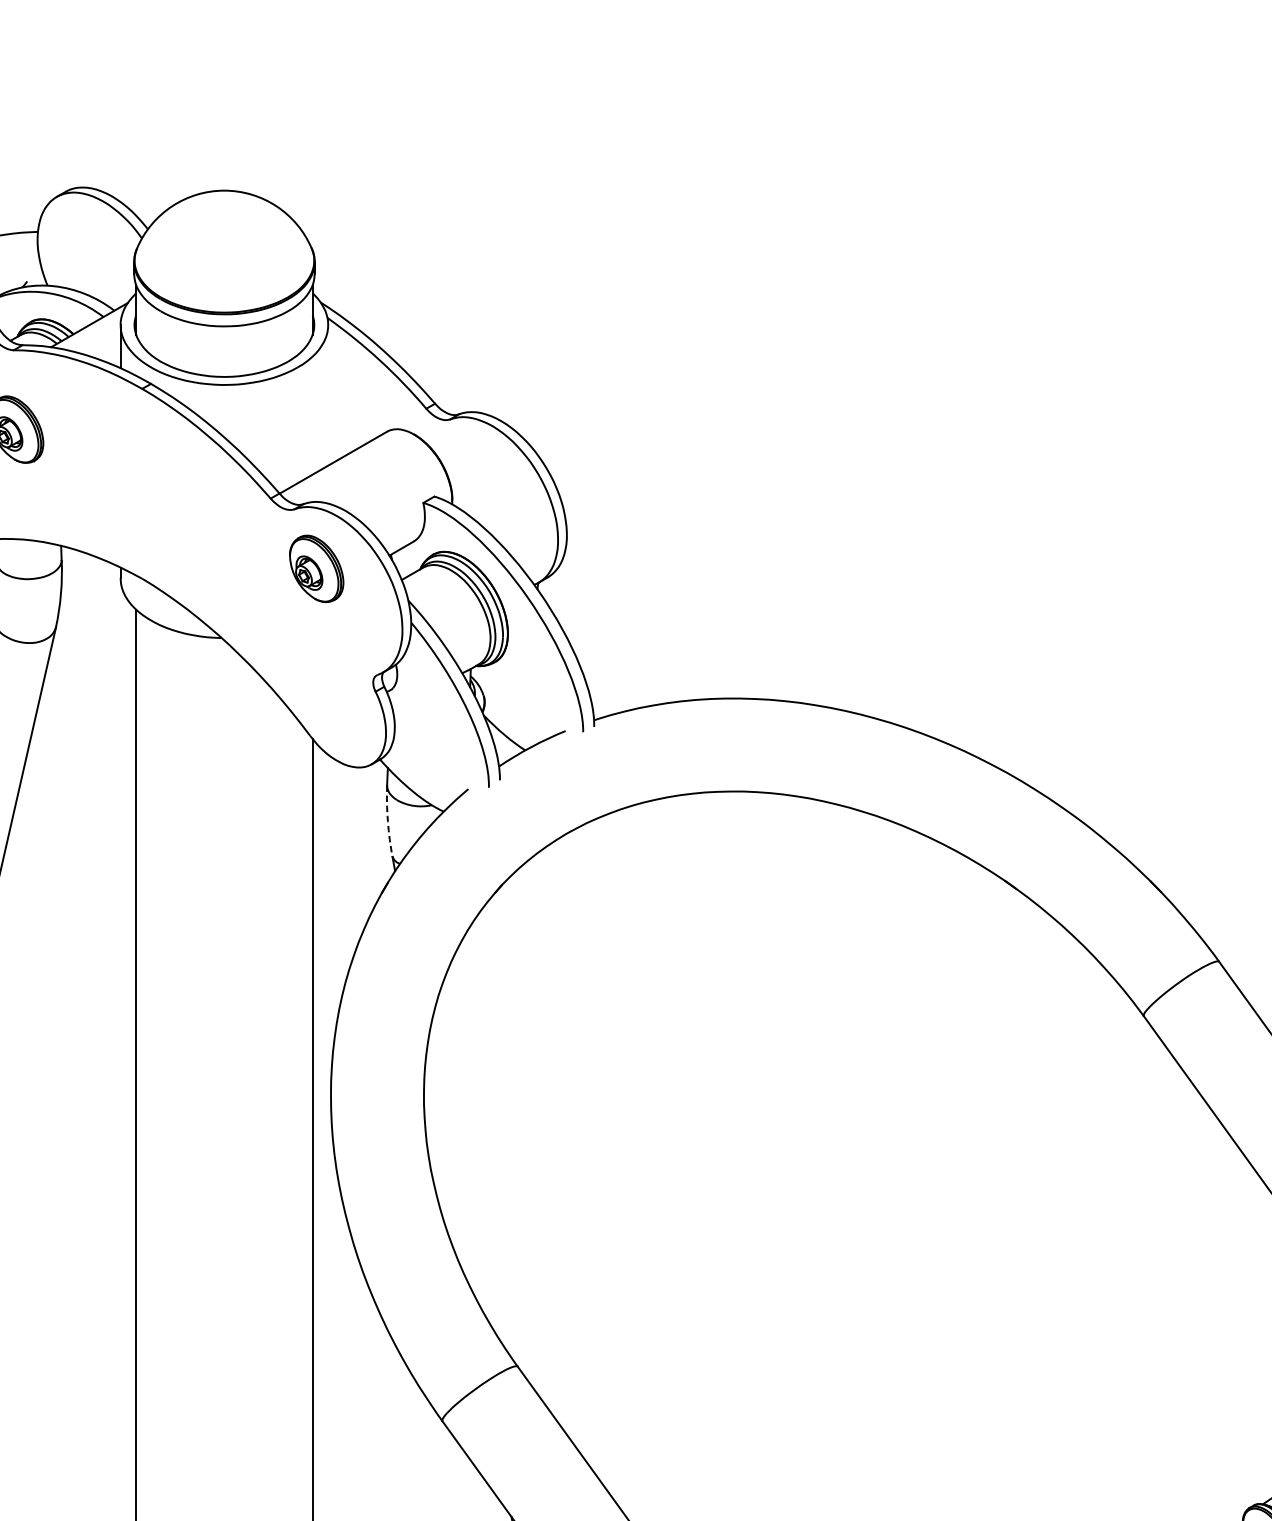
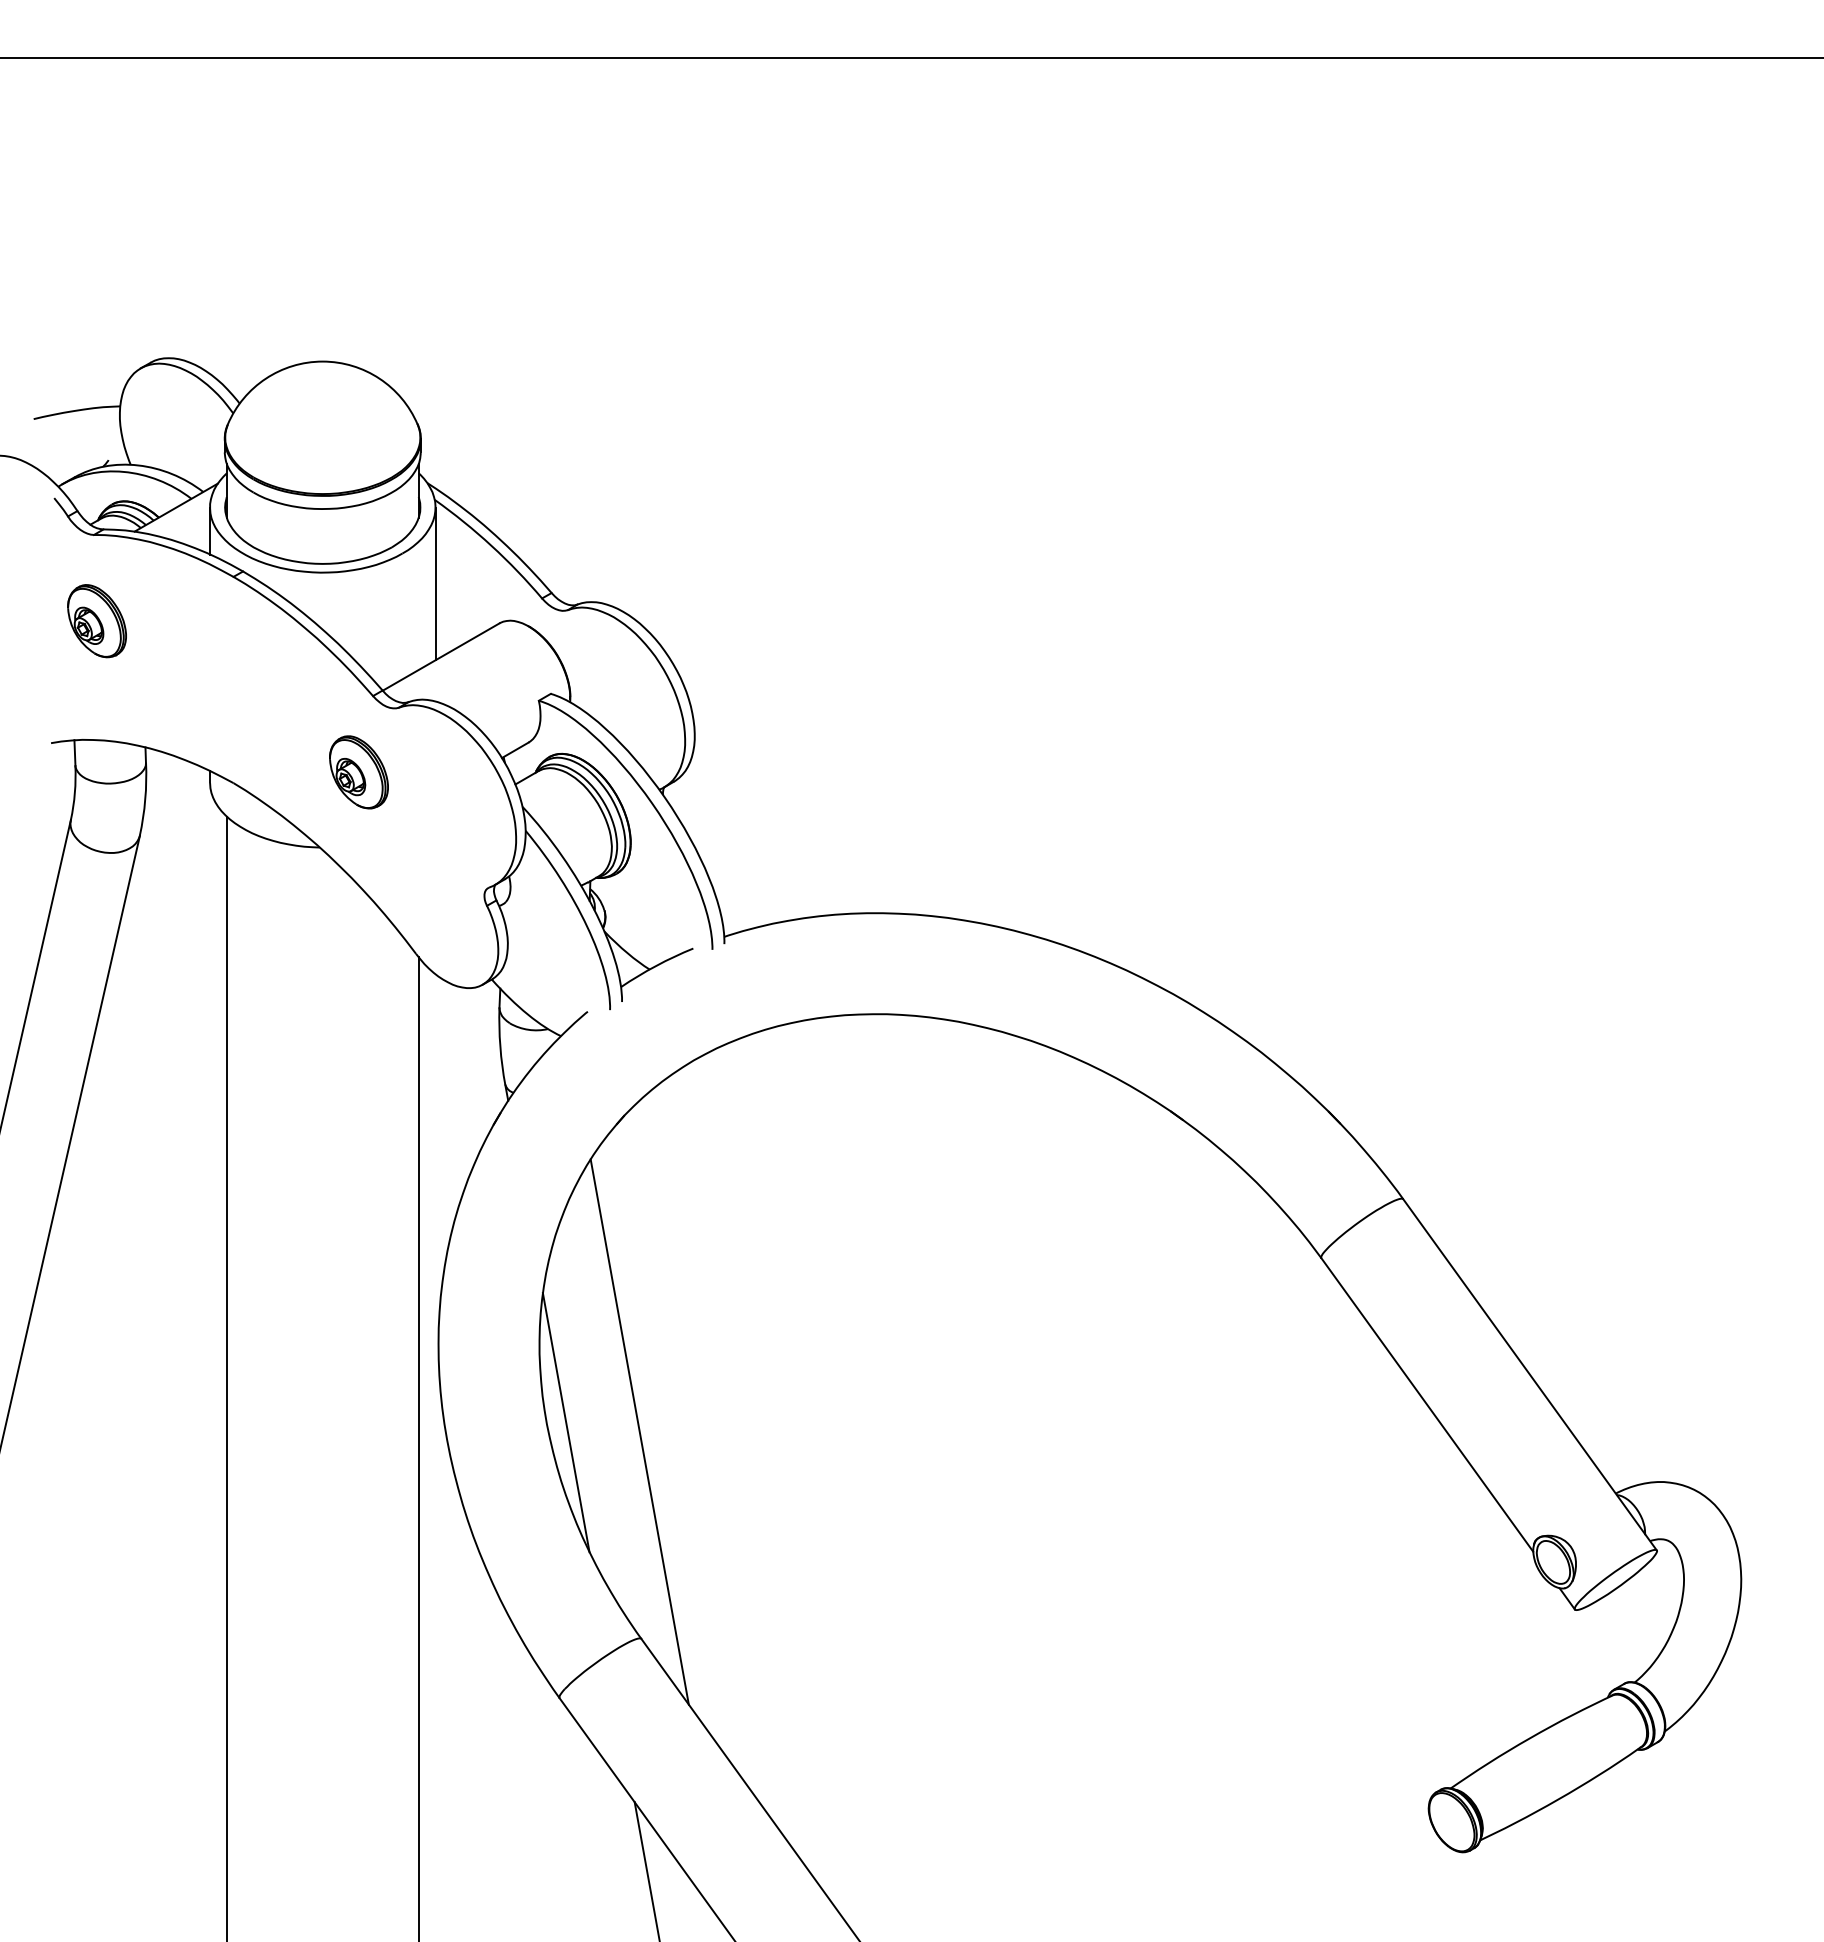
line: (328, 394) -> (435, 583), added
part: (316, 568) -> (358, 772), moved
arc: (388, 821) -> (500, 1046), dashed -> solid
line: (447, 1167) -> (565, 1422), added
line: (516, 1175) -> (639, 1431), added

